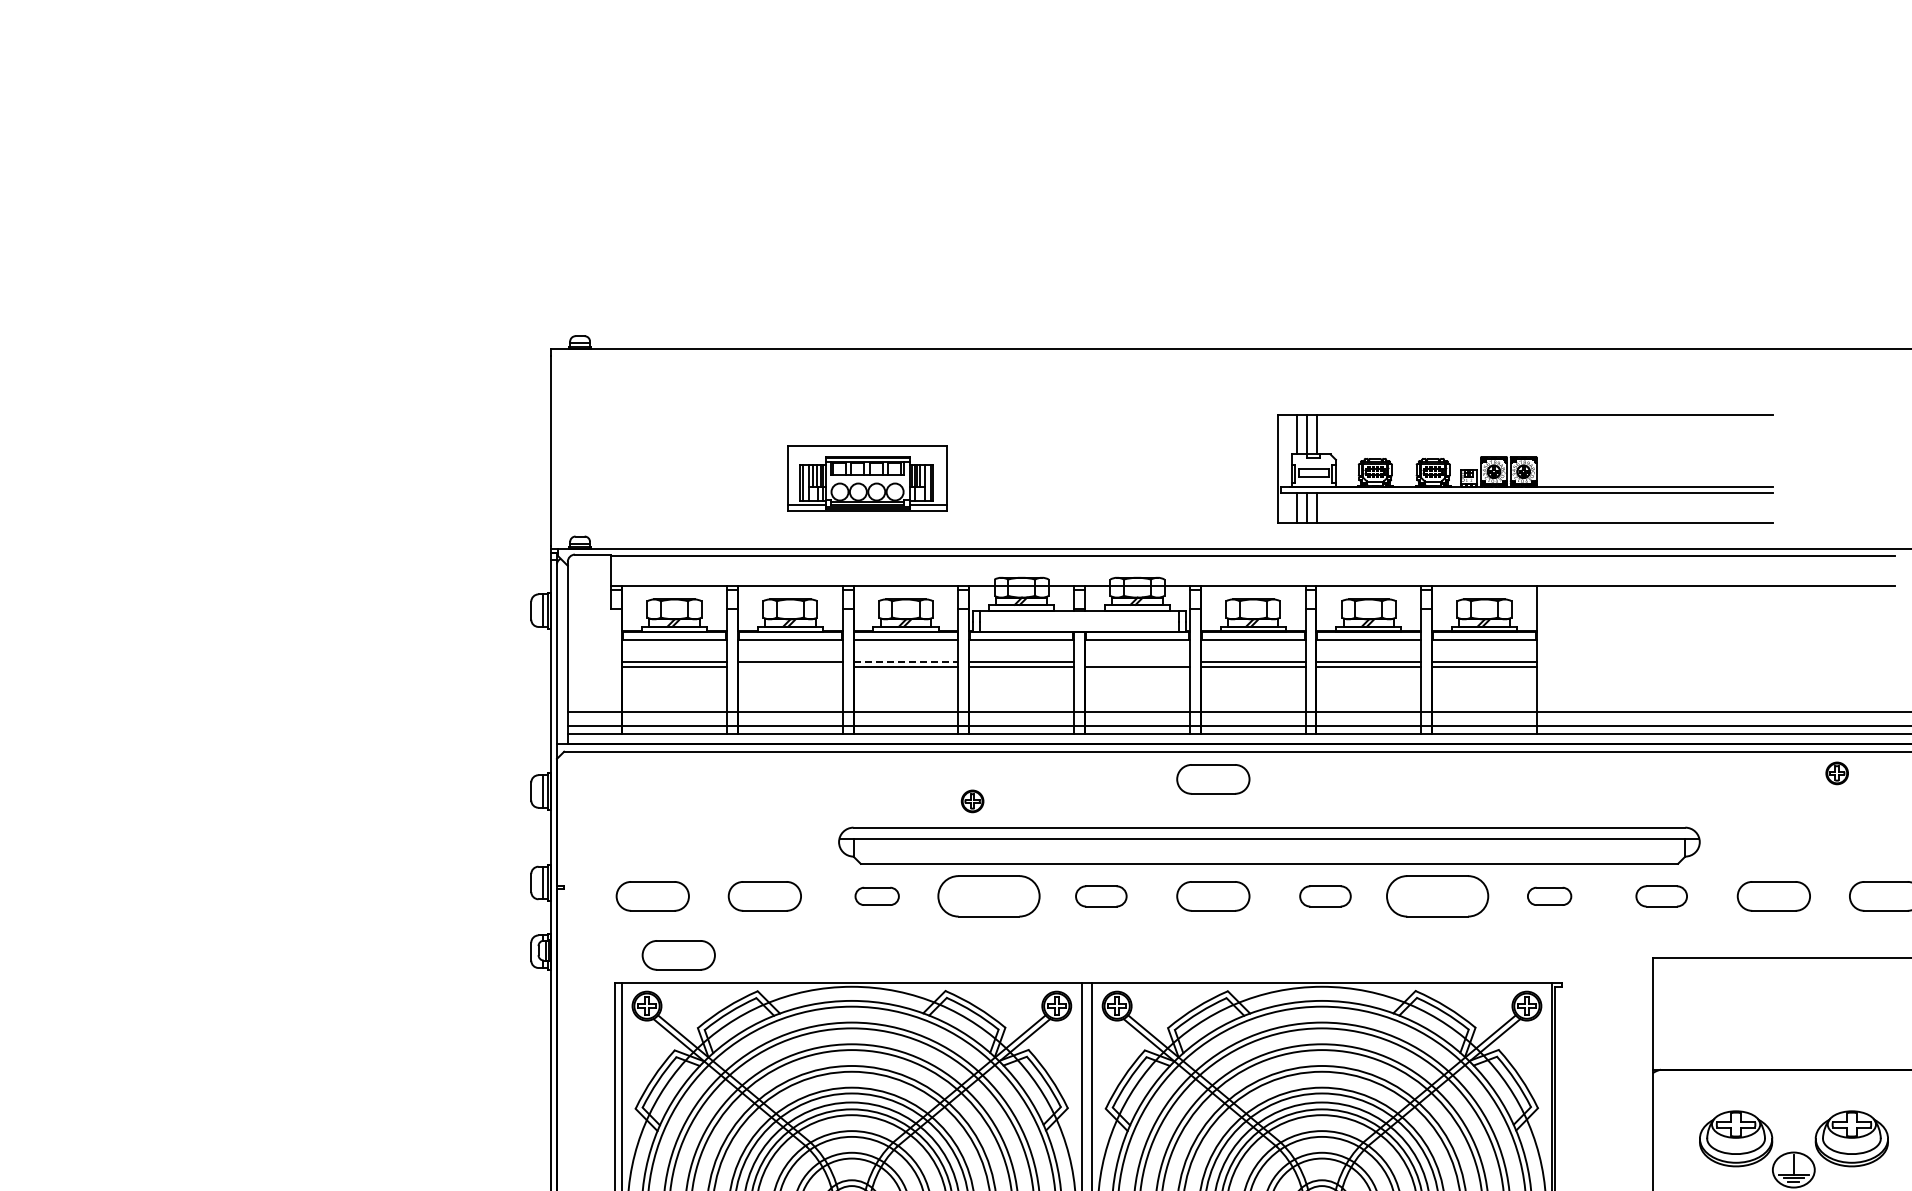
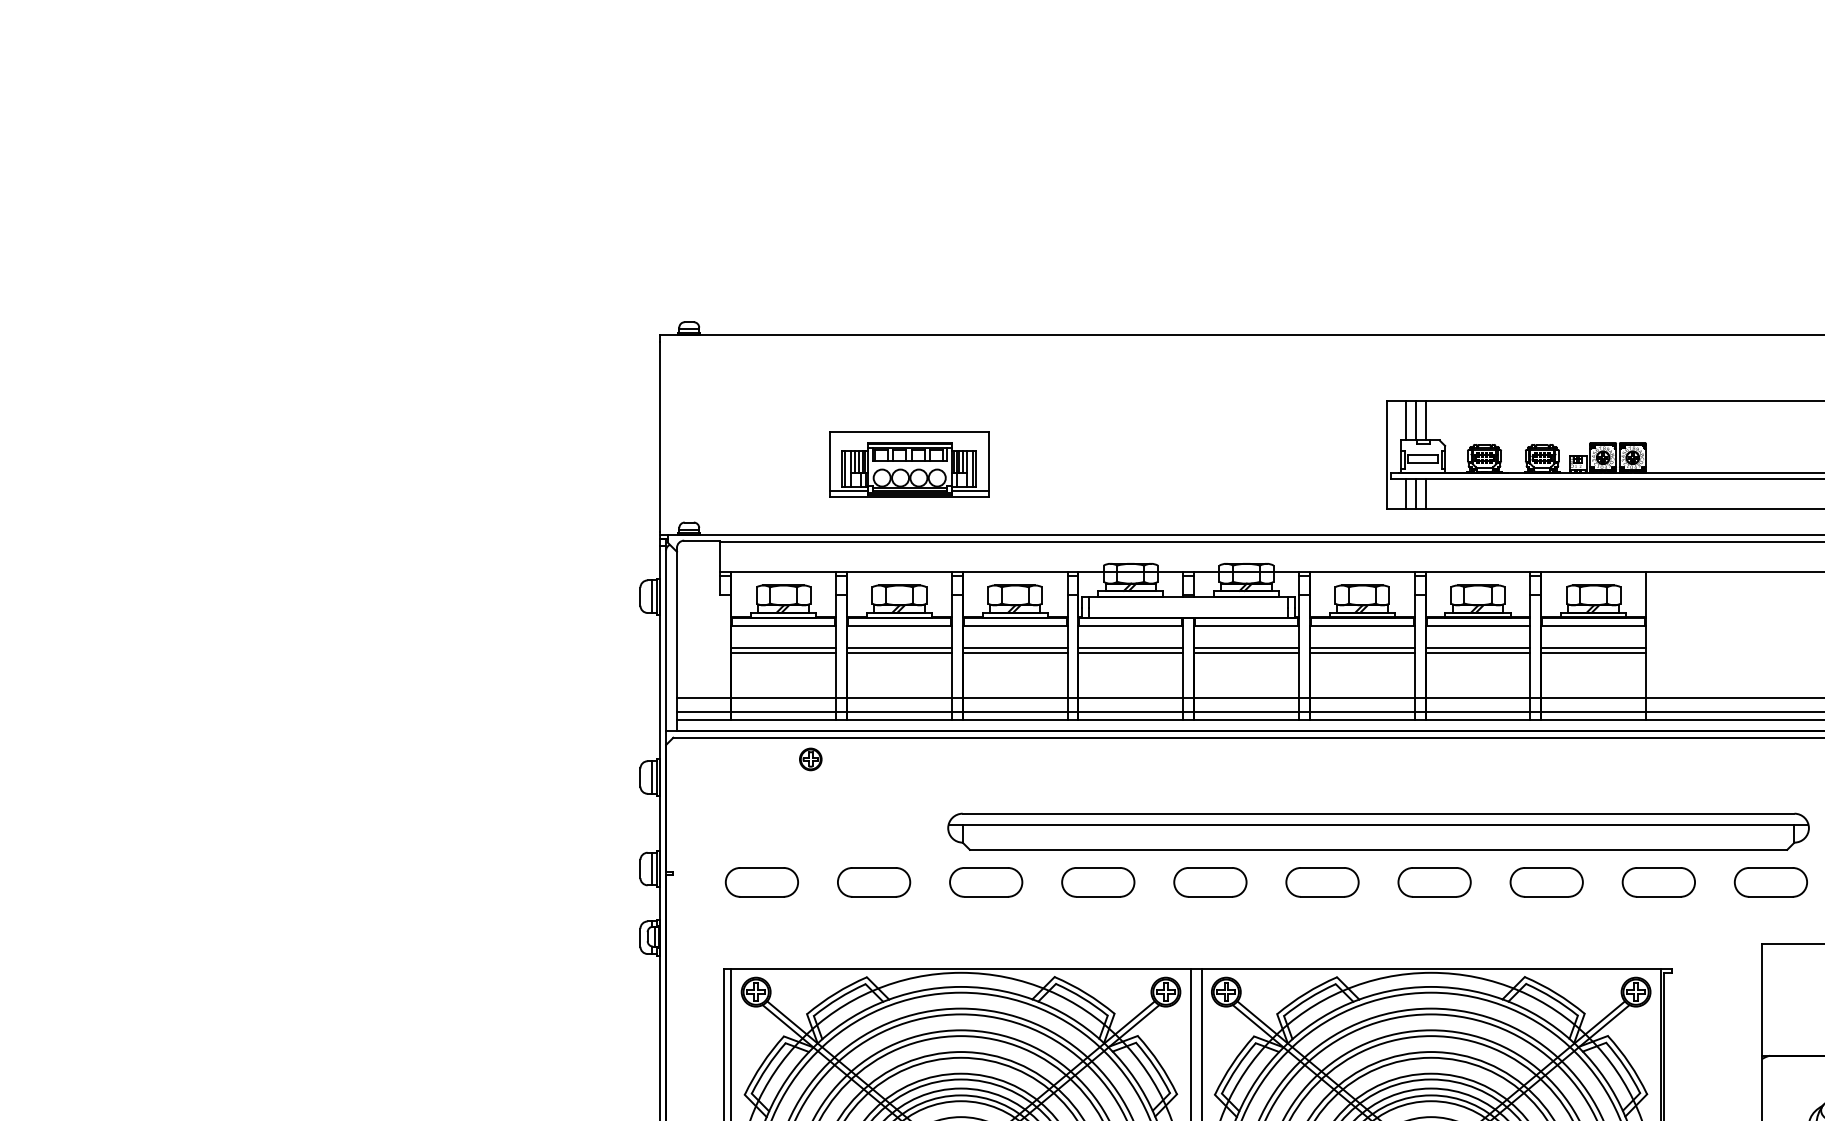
part: (867, 478) -> (909, 464), moved
line: (906, 662) -> (1015, 648), dashed -> solid
line: (1136, 662) -> (1245, 648), added
line: (789, 667) -> (898, 653), added
part: (1213, 779) -> (1322, 765), removed
part: (972, 801) -> (810, 759), moved
part: (877, 896) -> (986, 882), size x1.67
part: (989, 896) -> (1098, 882), size x0.71
part: (1101, 896) -> (1210, 882), size x1.43
part: (1325, 896) -> (1434, 882), size x1.43
part: (1437, 896) -> (1546, 882), size x0.71
part: (1549, 896) -> (1658, 882), size x1.67
part: (1661, 896) -> (1770, 882), size x1.43
part: (678, 955) -> (787, 941), removed

